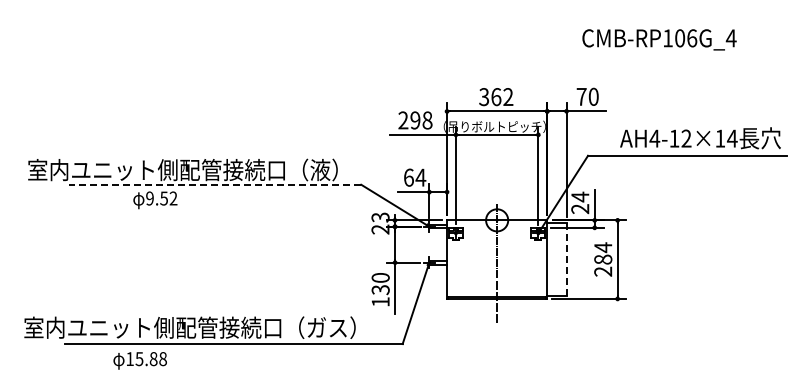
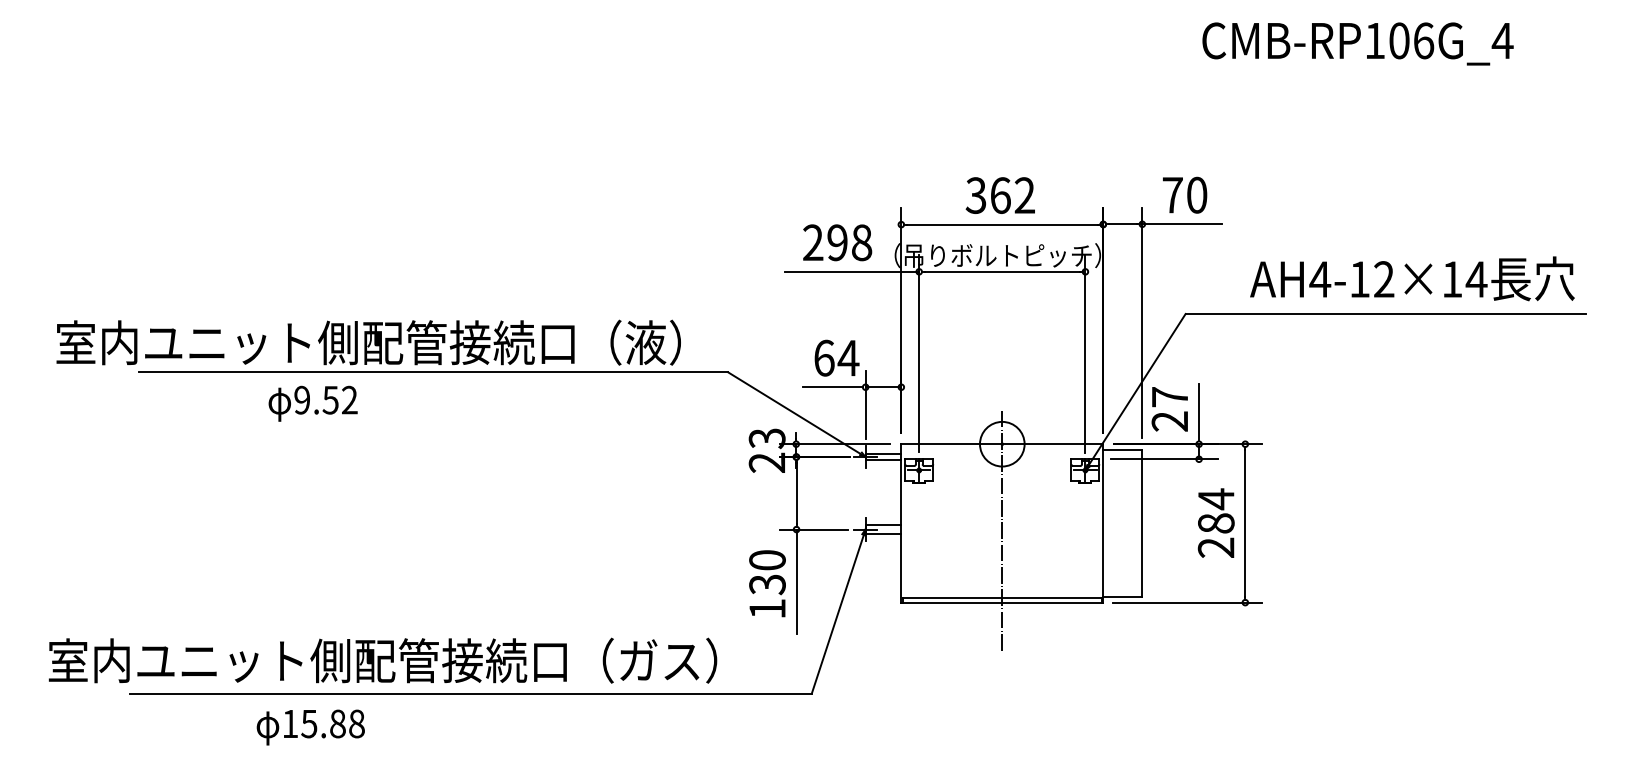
text: (659, 39) -> (1357, 43), moved
line: (214, 184) -> (432, 371), dashed -> solid
text: (580, 196) -> (1170, 396), 24 -> 27
line: (566, 260) -> (1142, 525), dashed -> solid
text: (139, 360) -> (309, 726), moved

